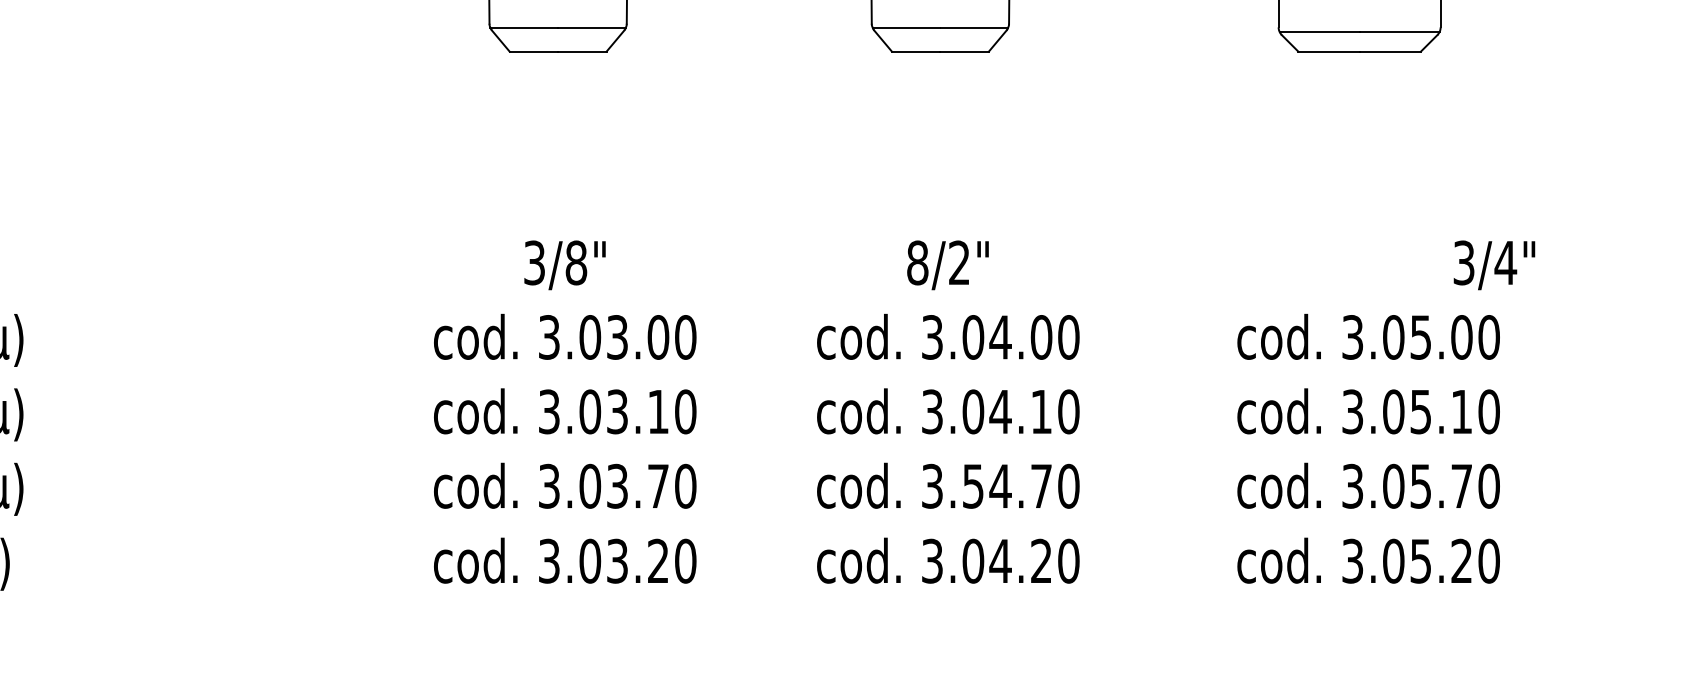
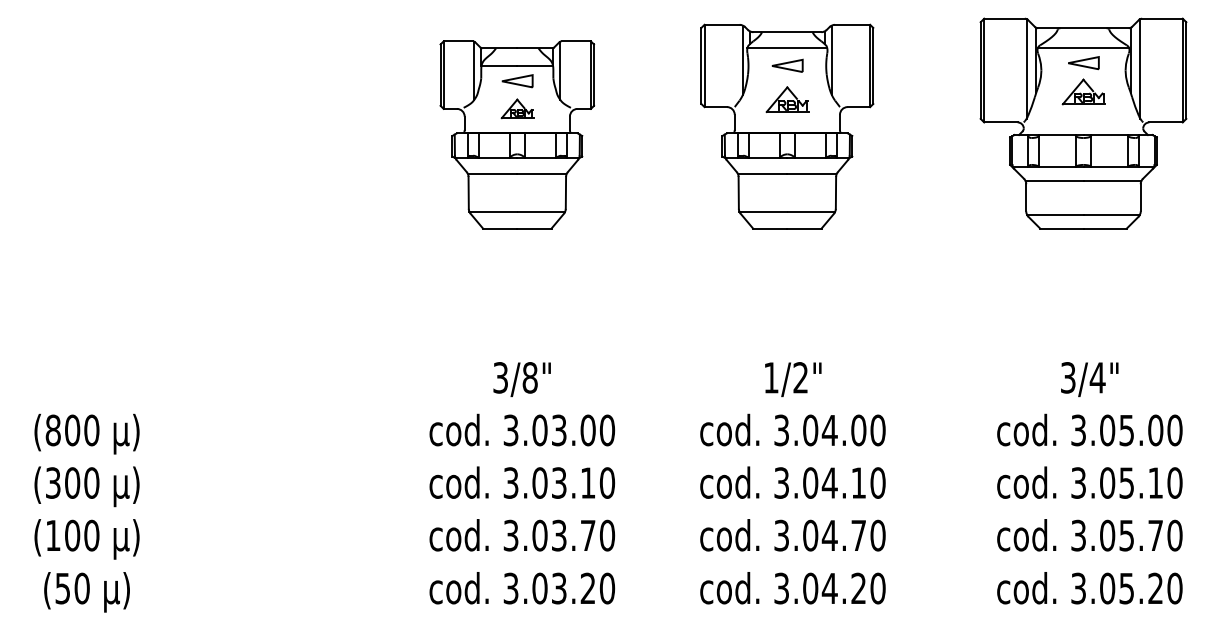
text: (916, 262) -> (770, 377), 8/2" -> 1/2"
text: (1494, 265) -> (1089, 379), moved
text: (973, 486) -> (810, 535), 3.54.70 -> 3.04.70

